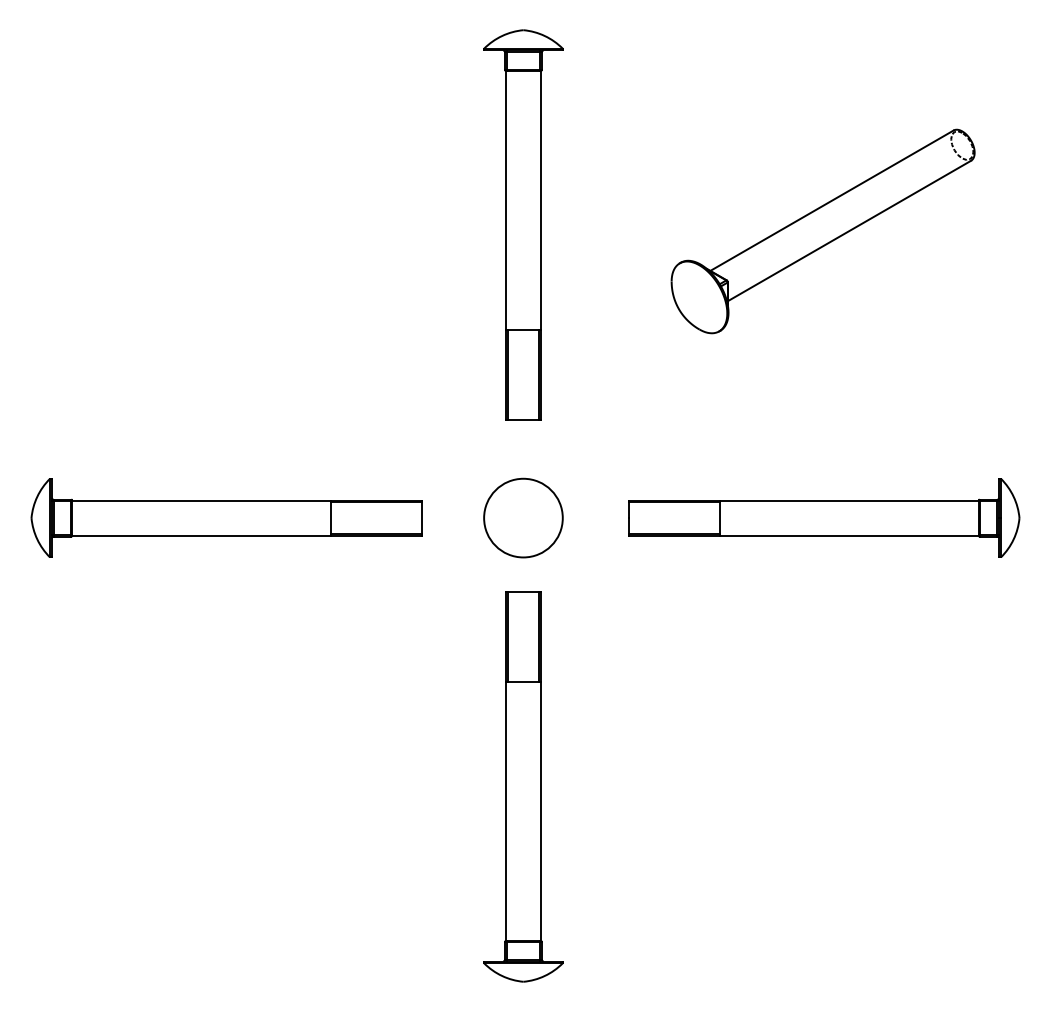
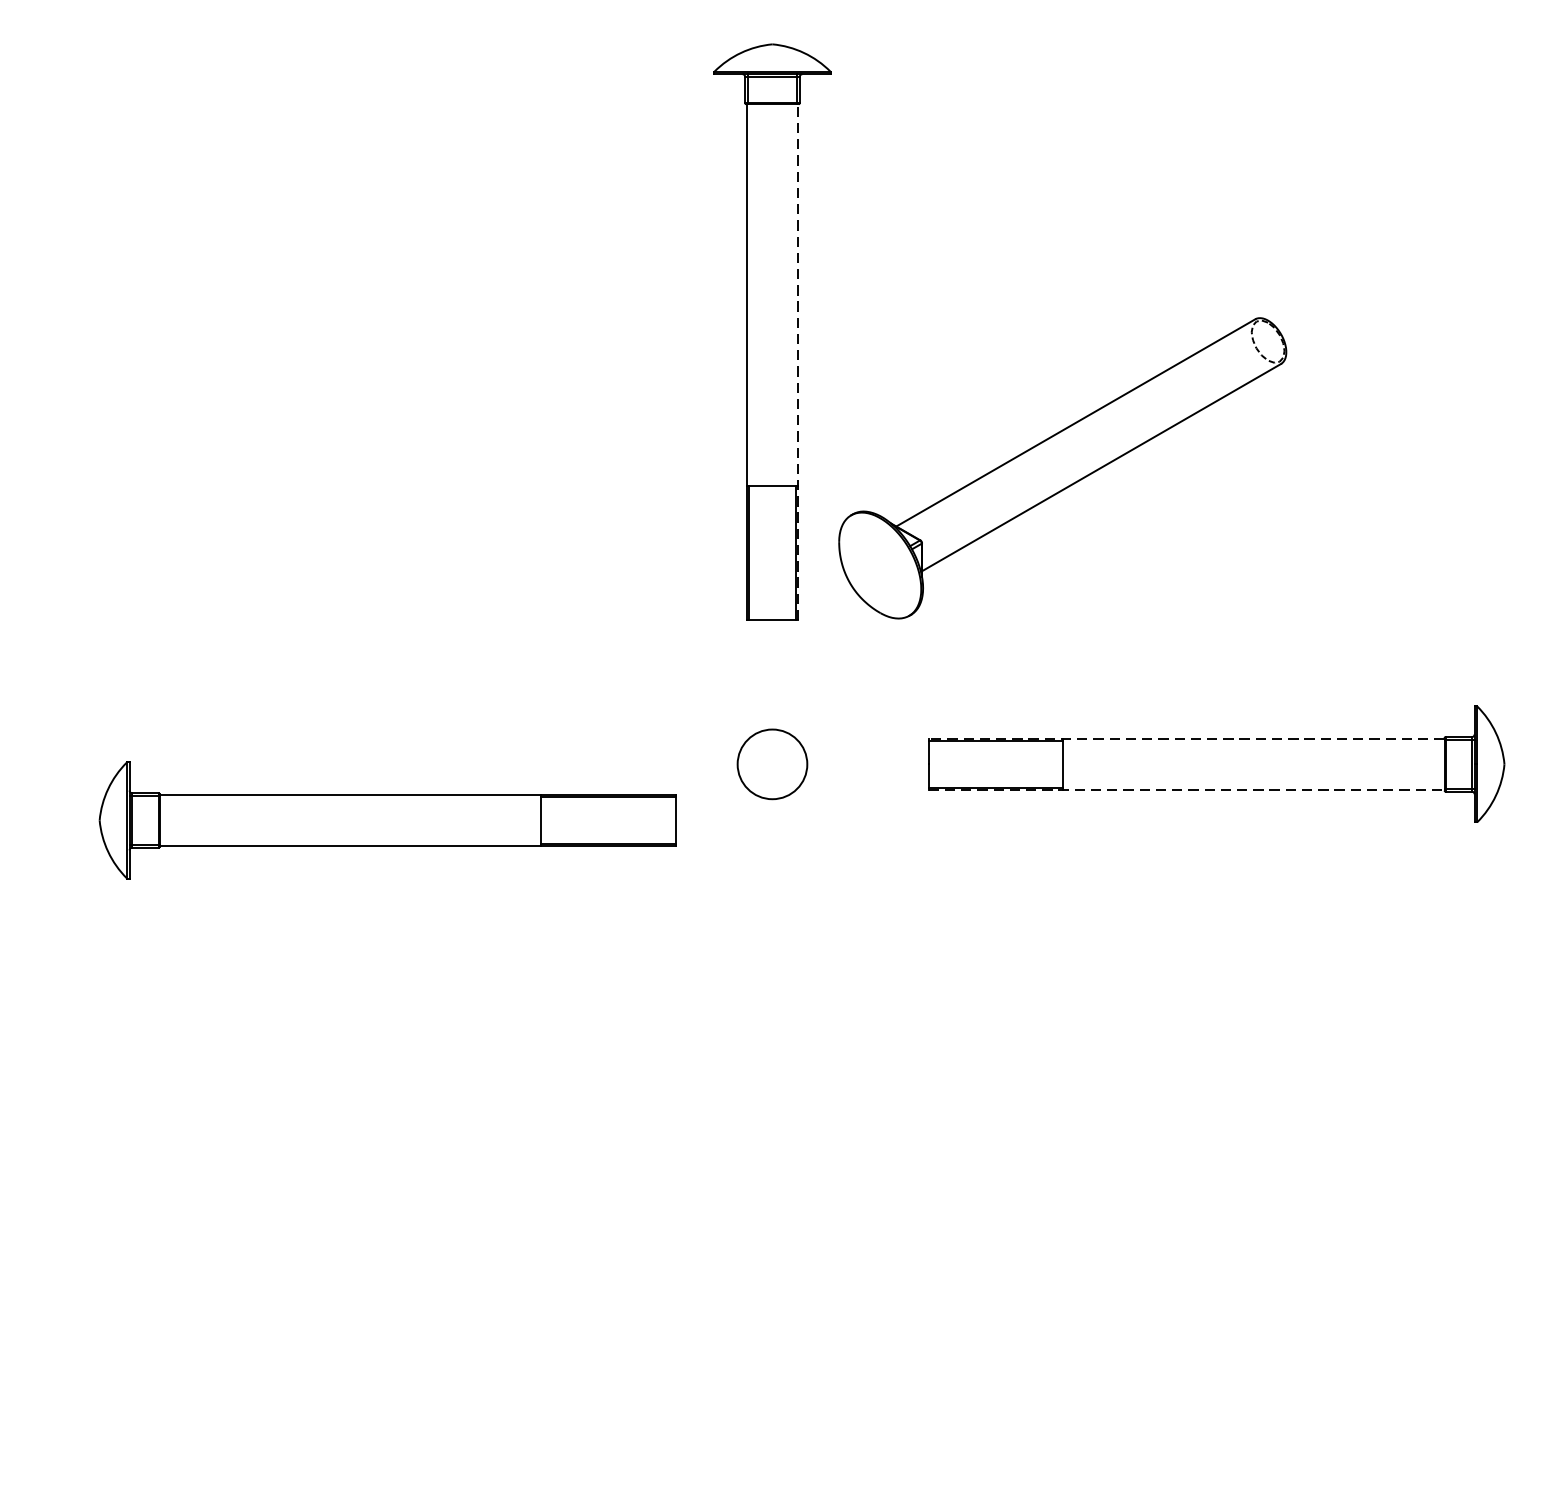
part: (822, 231) -> (1061, 468), moved
line: (540, 245) -> (797, 362), solid -> dashed
line: (804, 500) -> (1187, 738), solid -> dashed
part: (226, 517) -> (387, 819), moved
circle: (523, 517) -> (772, 763), size x0.6
line: (804, 535) -> (1187, 790), solid -> dashed
part: (523, 786) -> (772, 1160), removed

